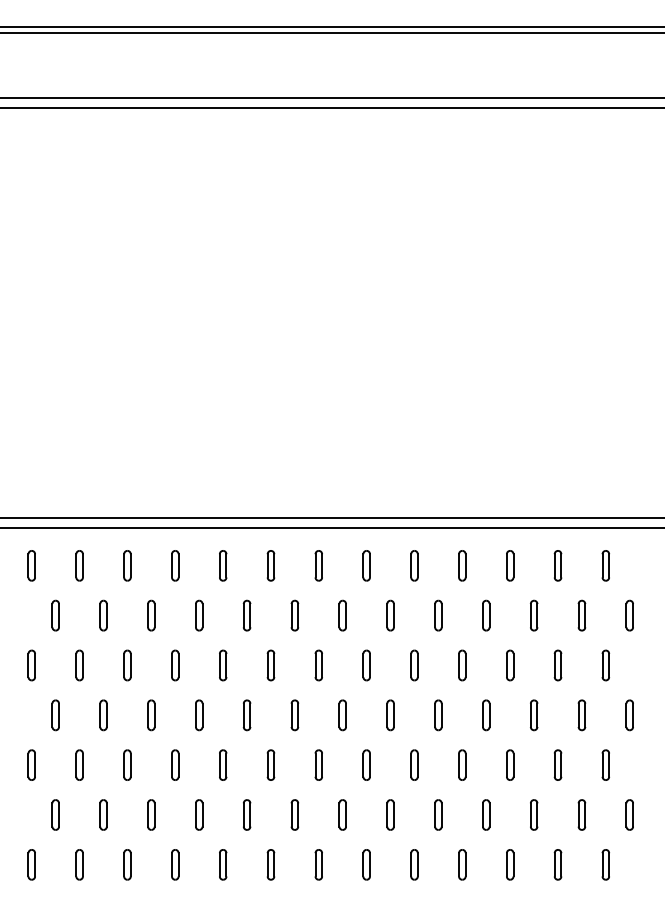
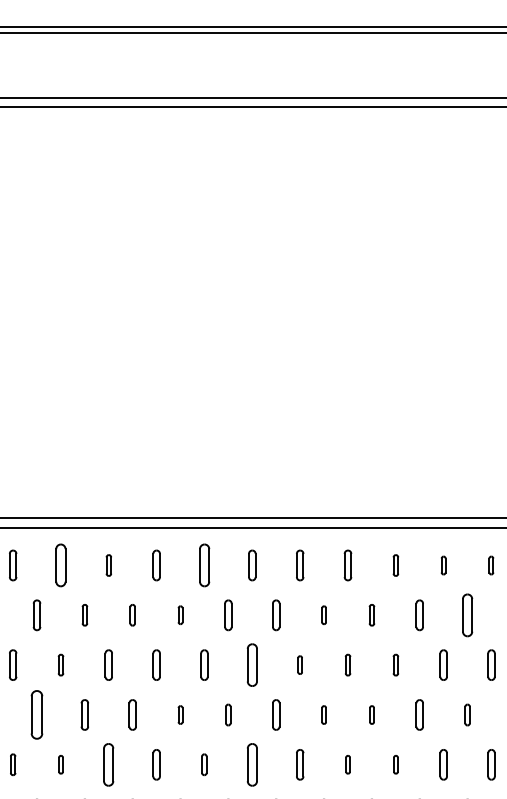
part: (175, 565) -> (61, 565), size x1.4
part: (223, 565) -> (109, 565), size x0.7
part: (318, 565) -> (204, 565), size x1.4
part: (510, 565) -> (396, 565), size x0.7
part: (557, 565) -> (443, 565), size x0.6
part: (605, 565) -> (491, 565), size x0.6
part: (199, 615) -> (85, 615), size x0.7
part: (246, 615) -> (132, 615), size x0.7
part: (294, 615) -> (180, 615), size x0.6
part: (438, 615) -> (324, 615), size x0.6
part: (486, 615) -> (372, 615), size x0.7
part: (581, 615) -> (467, 615), size x1.4
part: (175, 665) -> (61, 665), size x0.7
part: (366, 665) -> (252, 665), size x1.4
part: (414, 665) -> (300, 665), size x0.6
part: (462, 665) -> (348, 665), size x0.7
part: (510, 665) -> (396, 665), size x0.7
part: (151, 715) -> (37, 715), size x1.6
part: (294, 715) -> (180, 715), size x0.6
part: (342, 715) -> (228, 715), size x0.7
part: (438, 715) -> (324, 715), size x0.6
part: (486, 715) -> (372, 715), size x0.6
part: (581, 715) -> (467, 715), size x0.7
part: (127, 764) -> (13, 764), size x0.7
part: (175, 764) -> (61, 764), size x0.6
part: (223, 764) -> (109, 764), size x1.4
part: (318, 764) -> (204, 764), size x0.7
part: (366, 764) -> (252, 764), size x1.4
part: (462, 764) -> (348, 764), size x0.6
part: (510, 764) -> (396, 764), size x0.6

